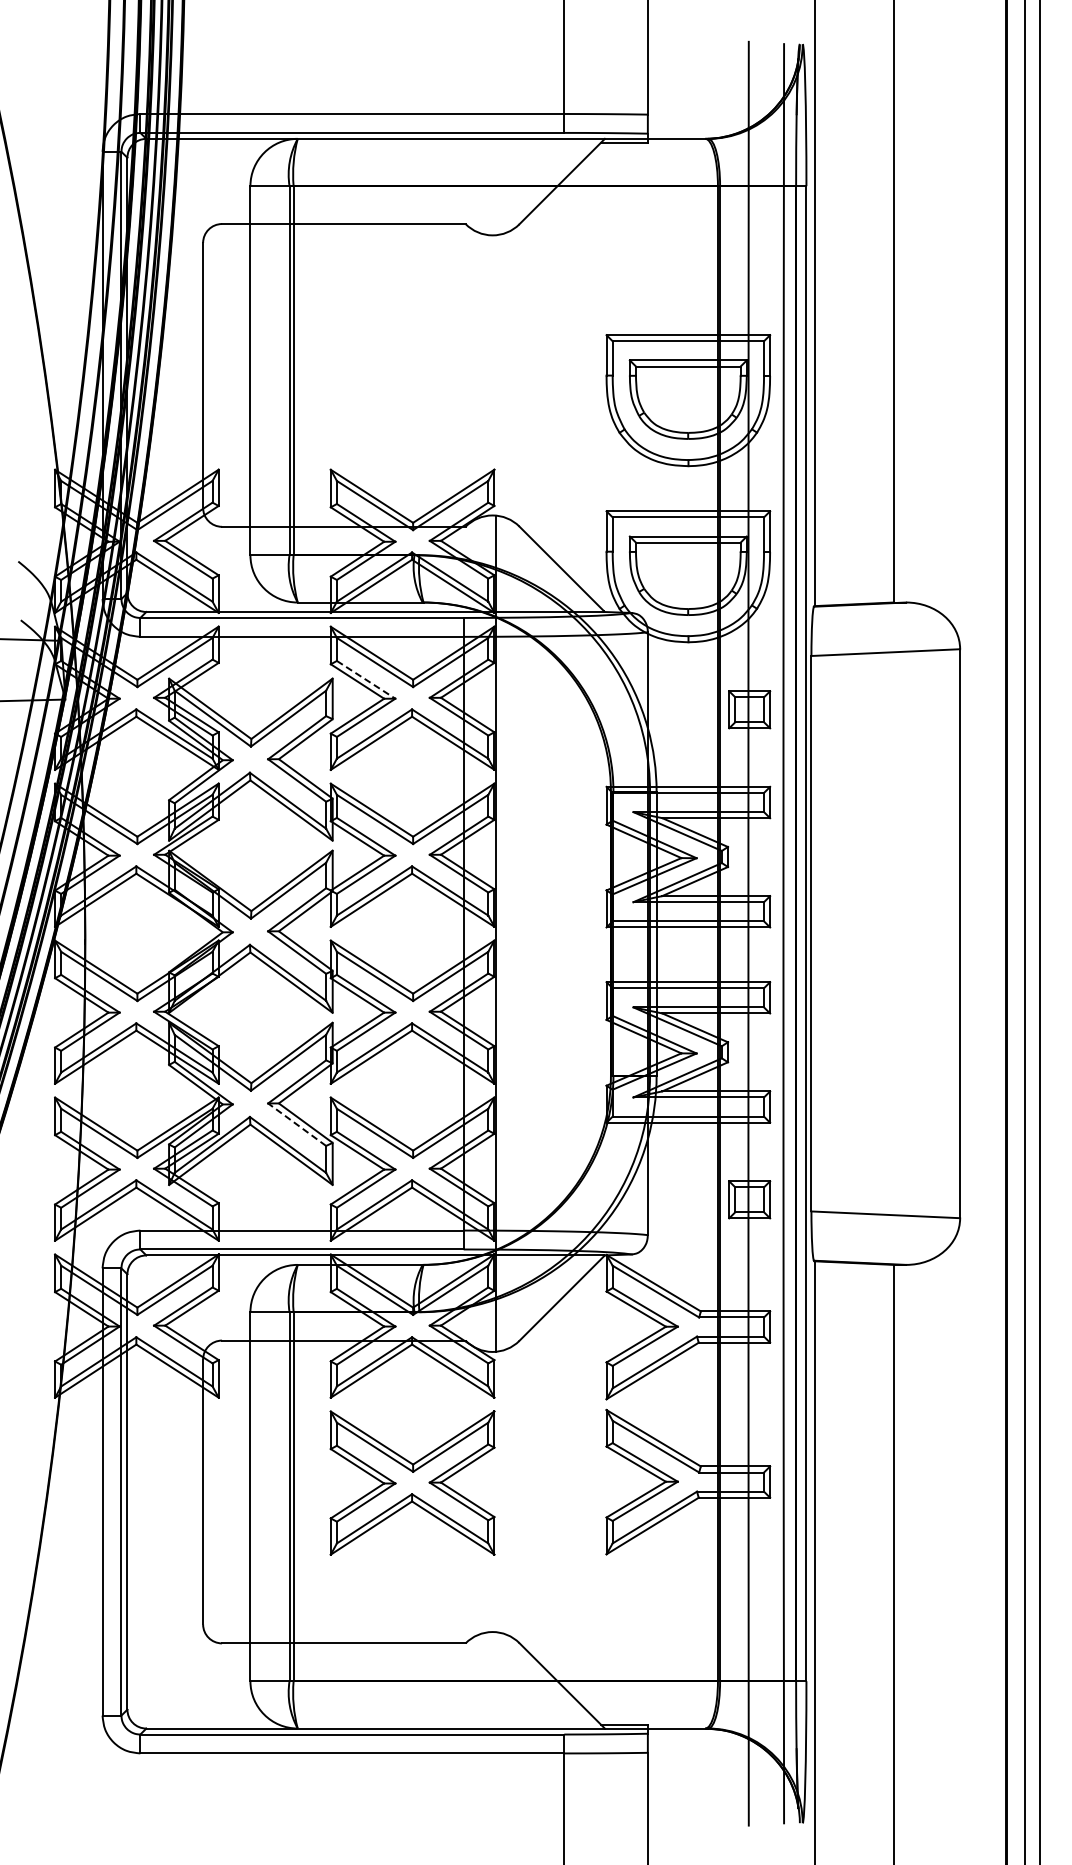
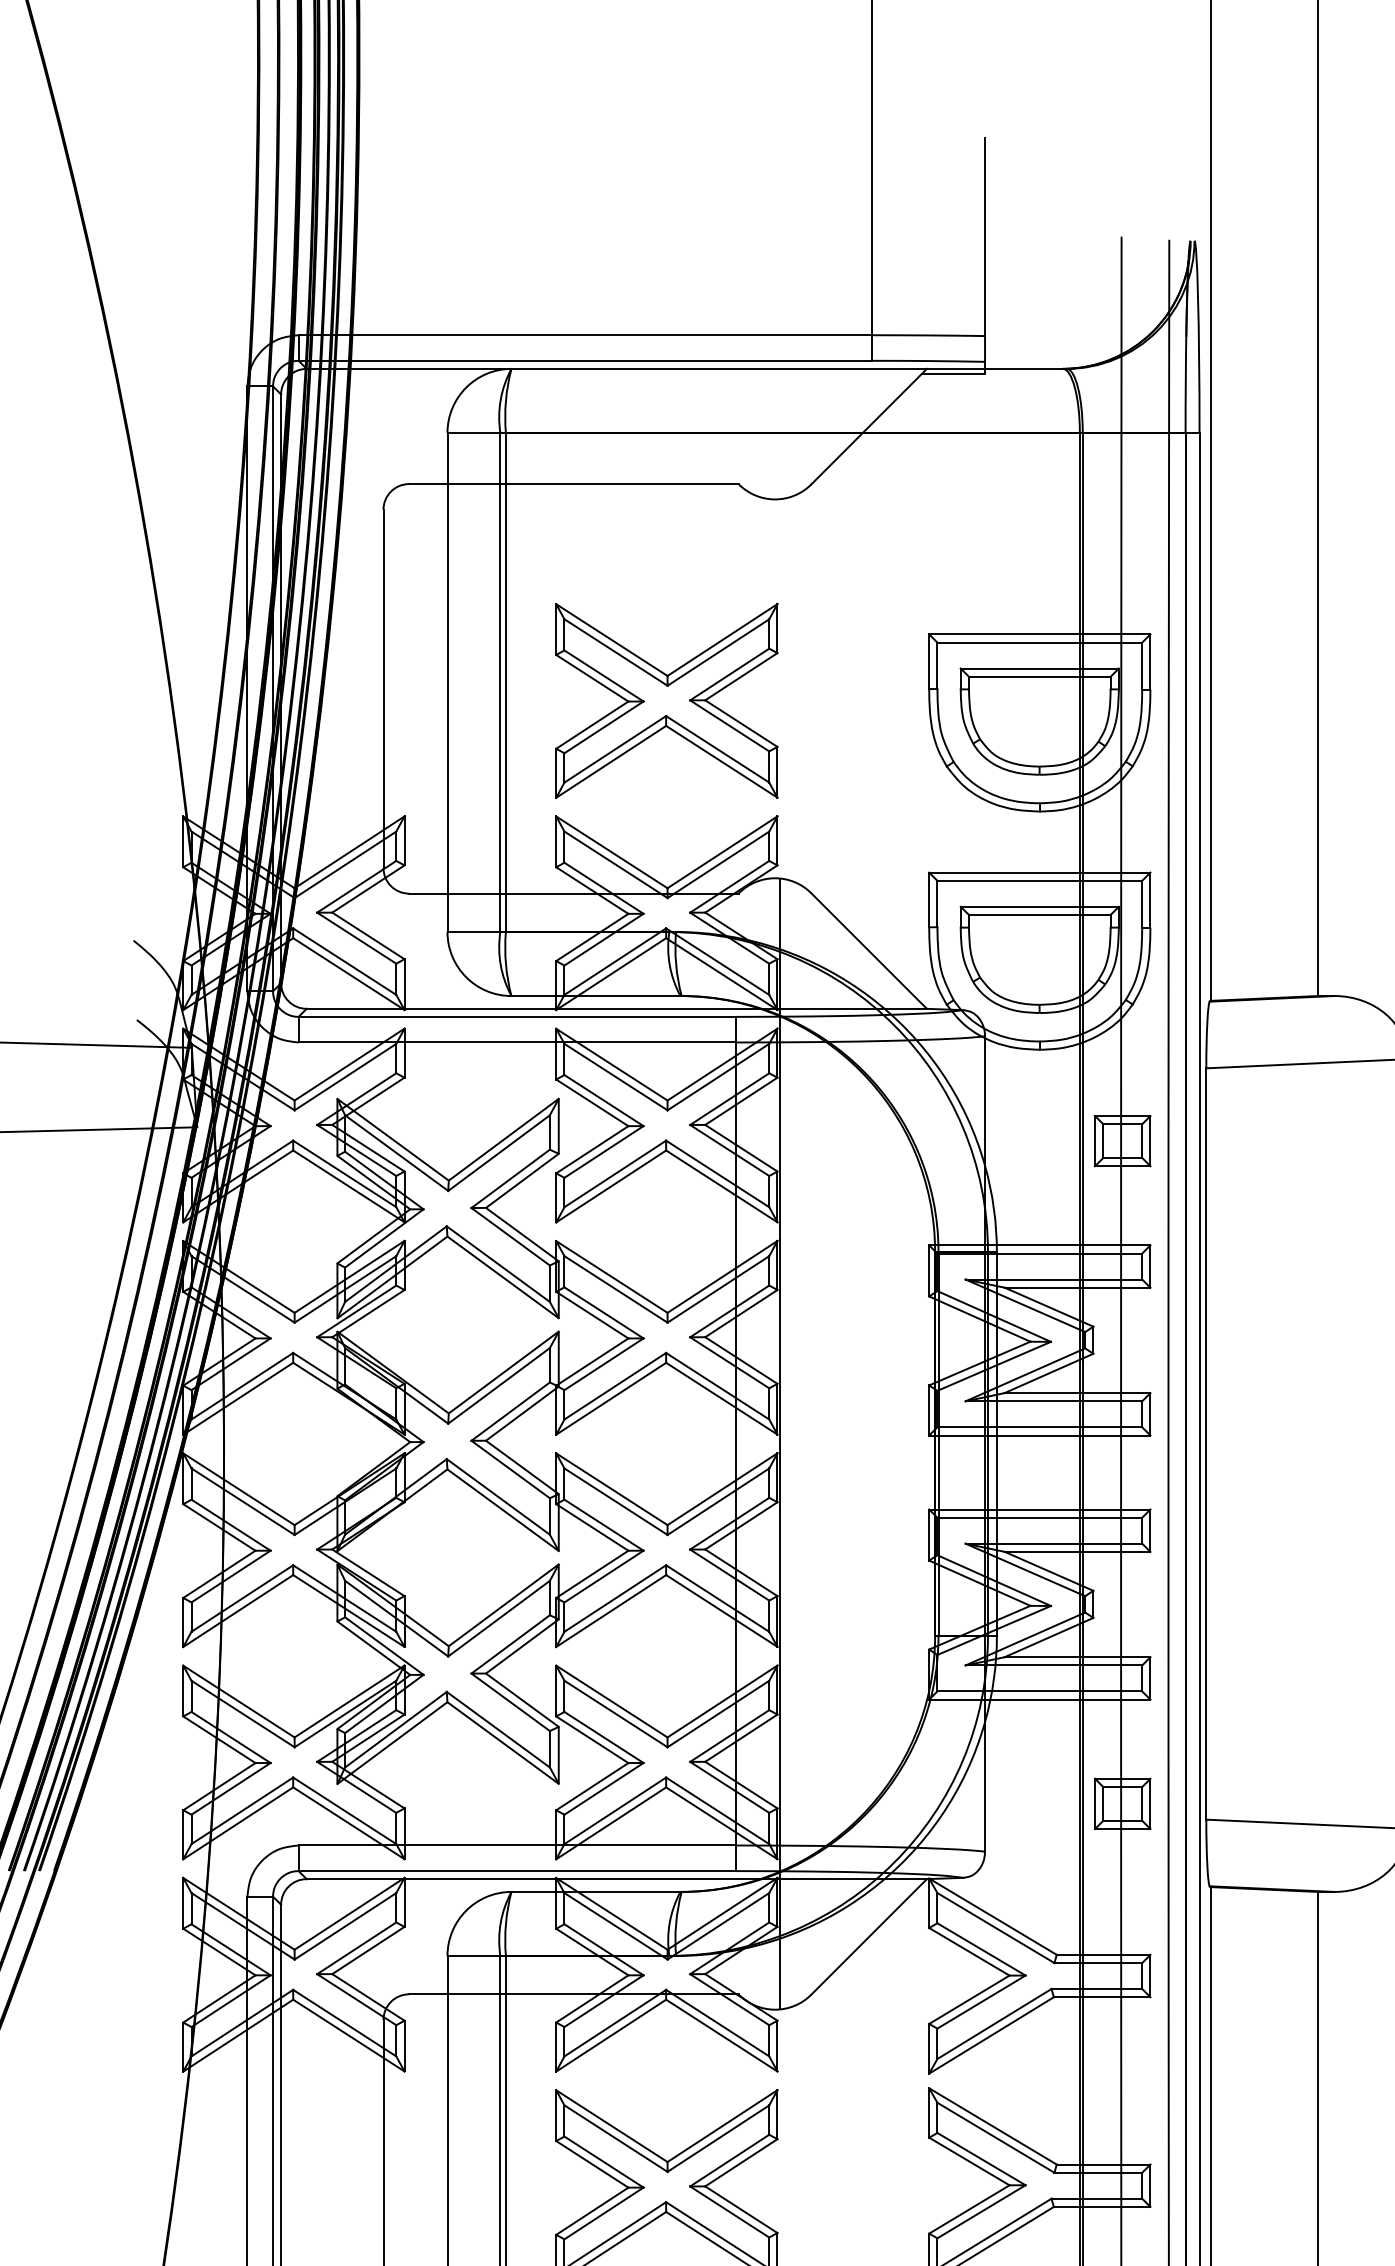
part: (412, 384) -> (666, 701), added
line: (366, 679) -> (604, 1100), dashed -> solid
line: (297, 1124) -> (511, 1702), dashed -> solid

